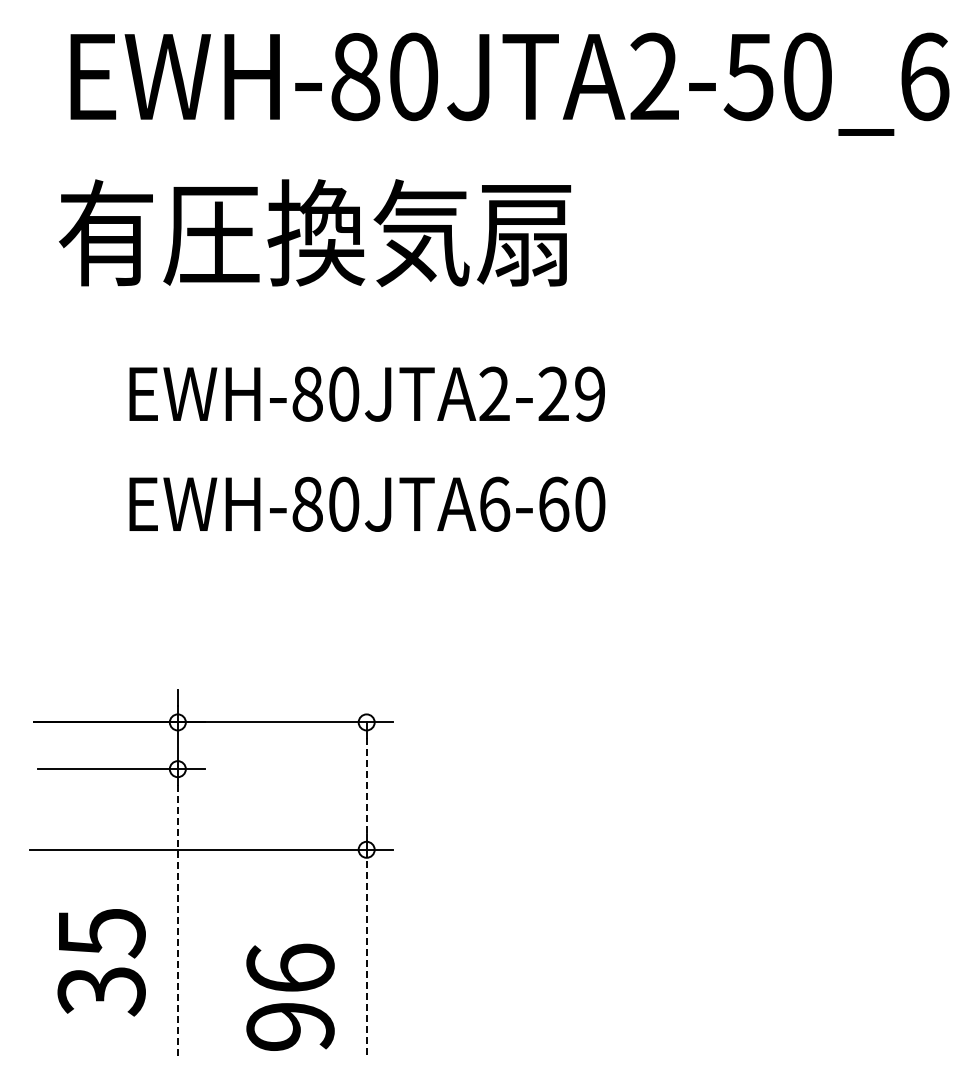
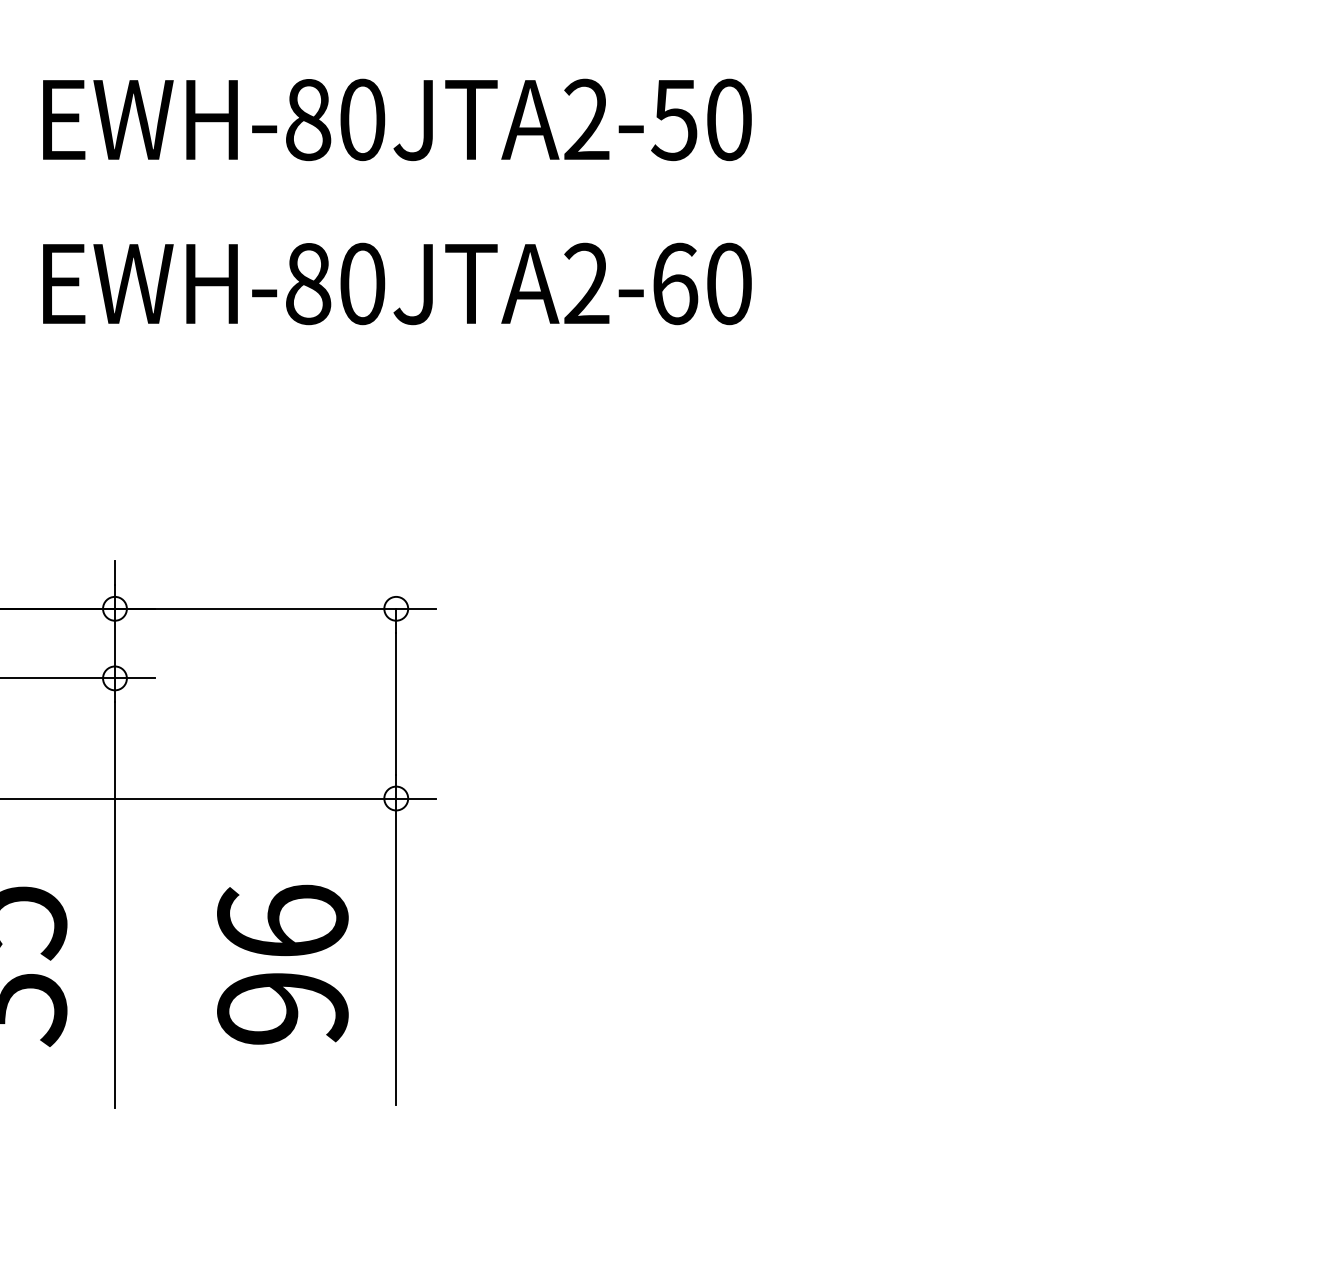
text: (571, 393) -> (701, 118), EWH-80JTA2-29 -> EWH-80JTA2-50
text: (494, 503) -> (586, 282), EWH-80JTA6-60 -> EWH-80JTA2-60
line: (366, 786) -> (395, 704), dashed -> solid
line: (177, 921) -> (114, 905), dashed -> solid
line: (366, 952) -> (395, 951), dashed -> solid
text: (290, 996) -> (282, 963), moved

